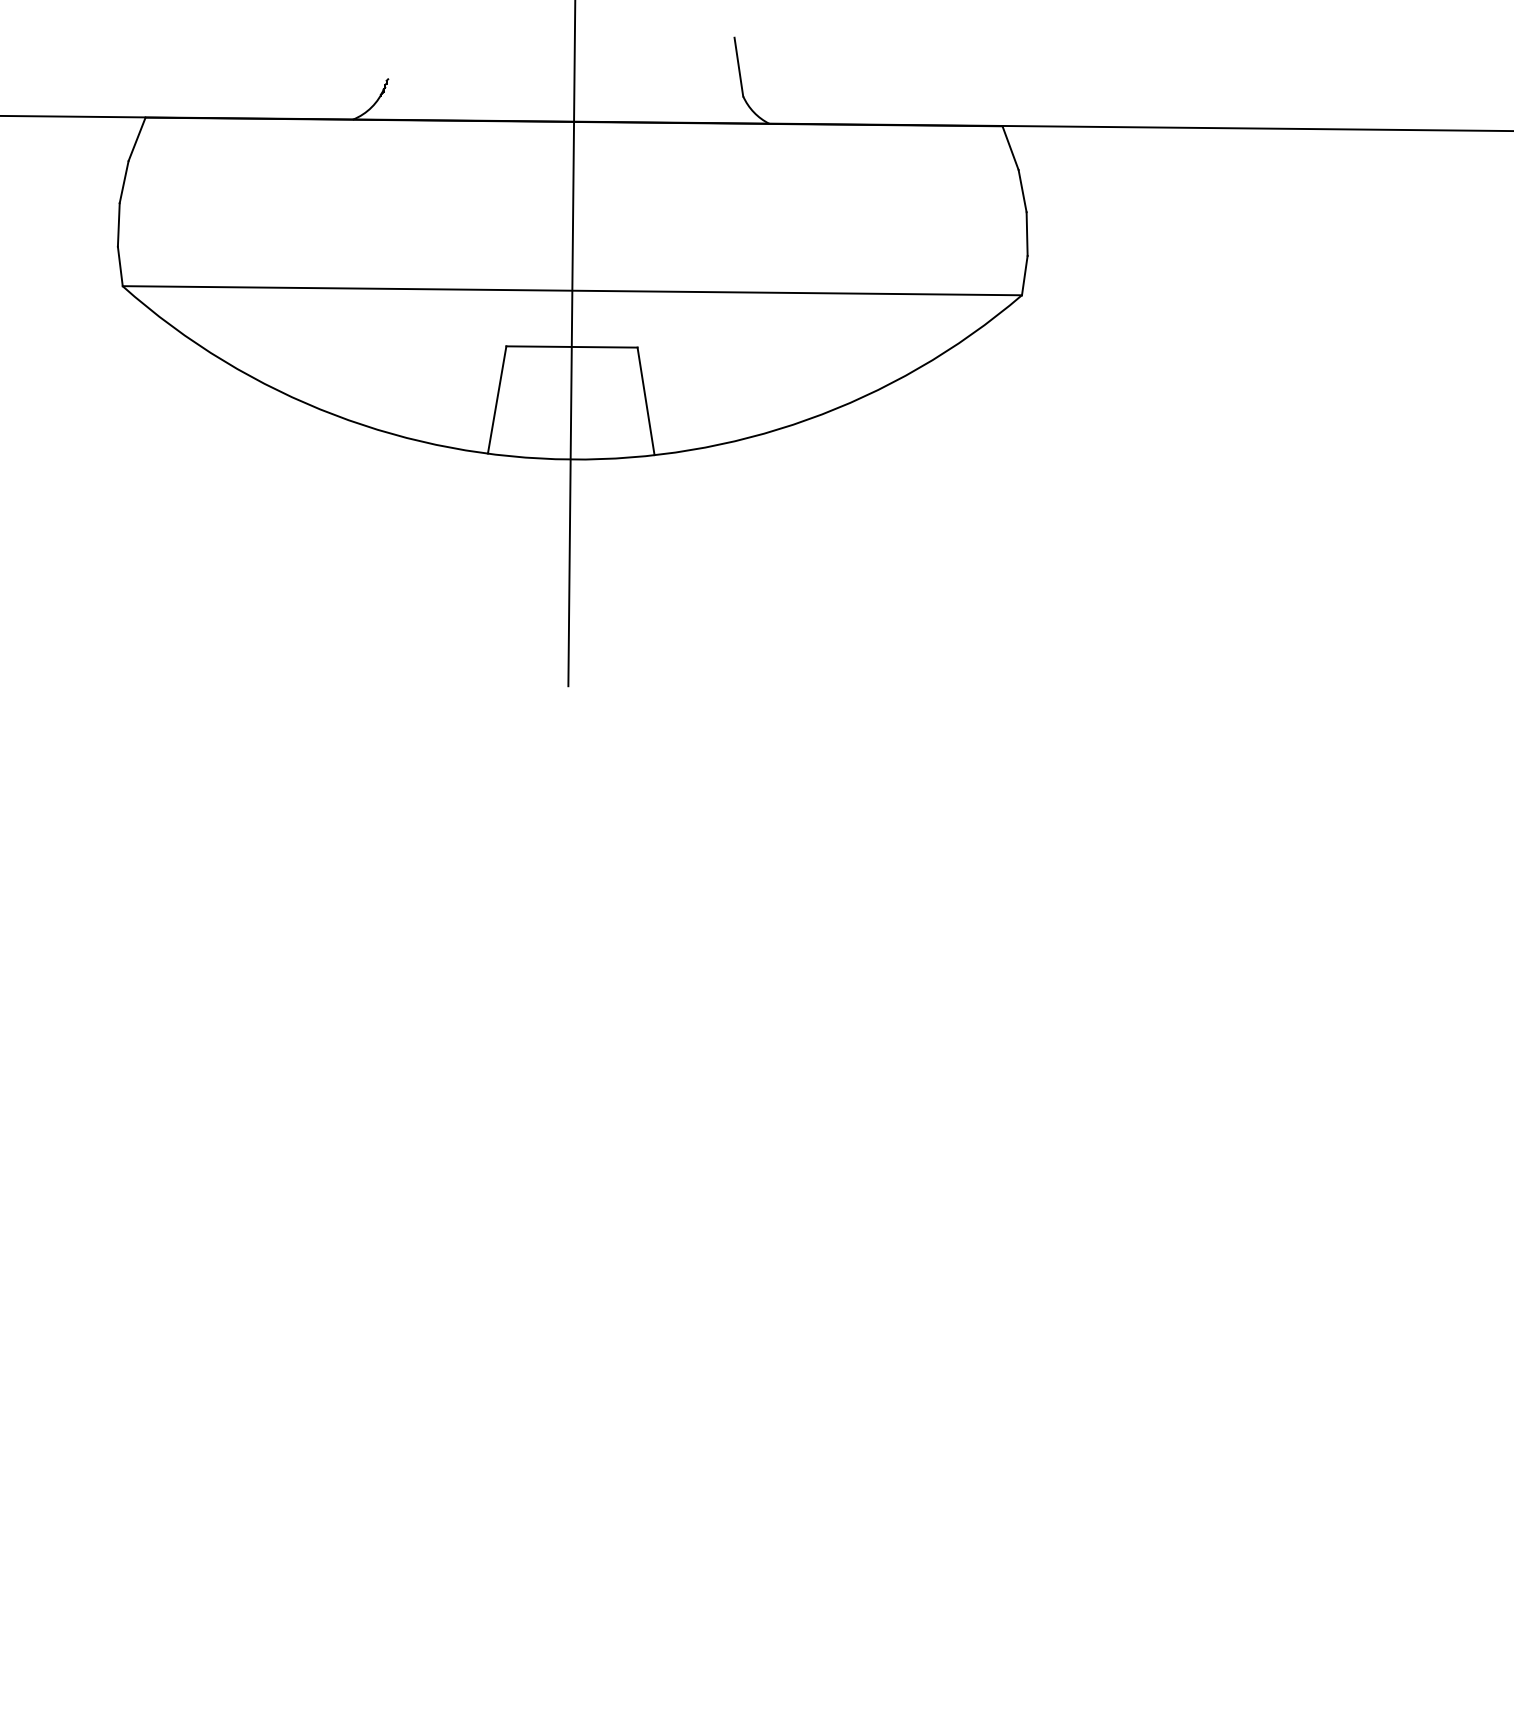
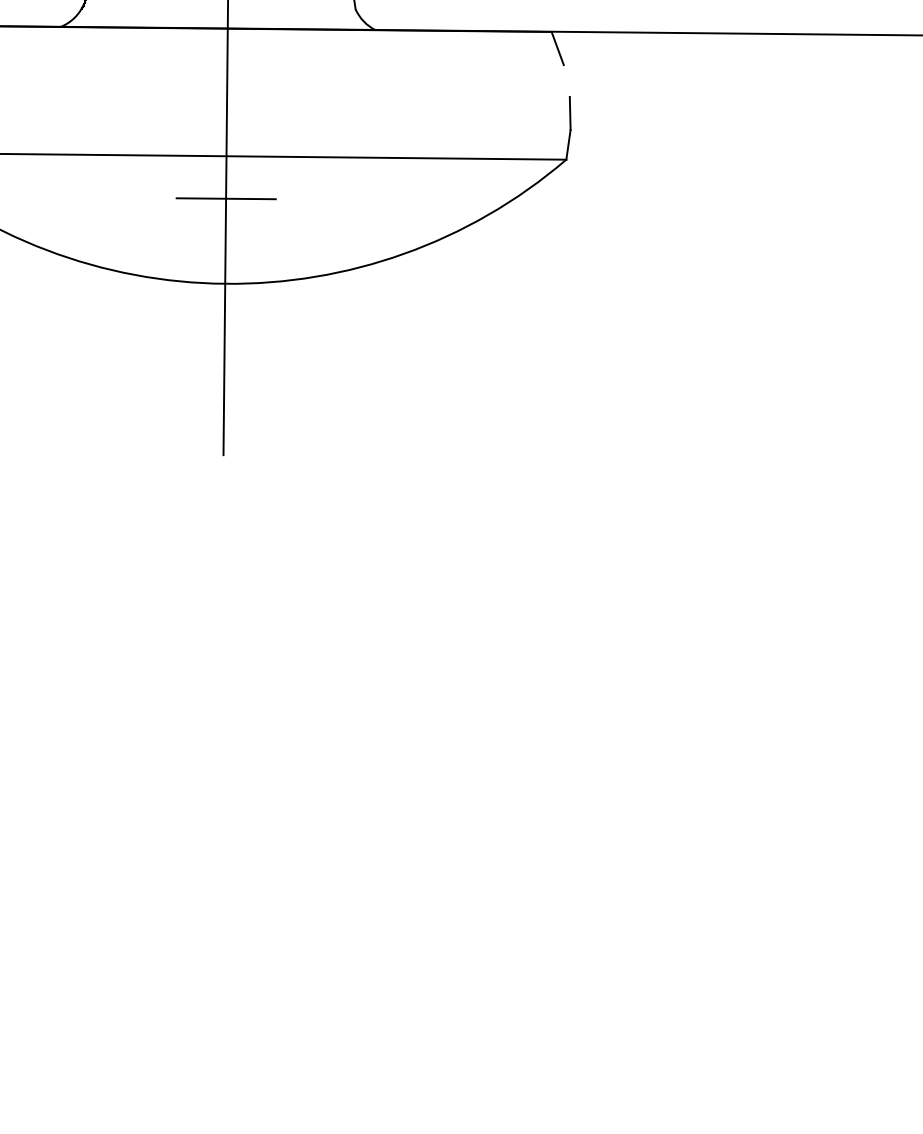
line: (1022, 191) -> (566, 81), removed
line: (496, 399) -> (169, 238), removed
line: (645, 401) -> (281, 239), removed

